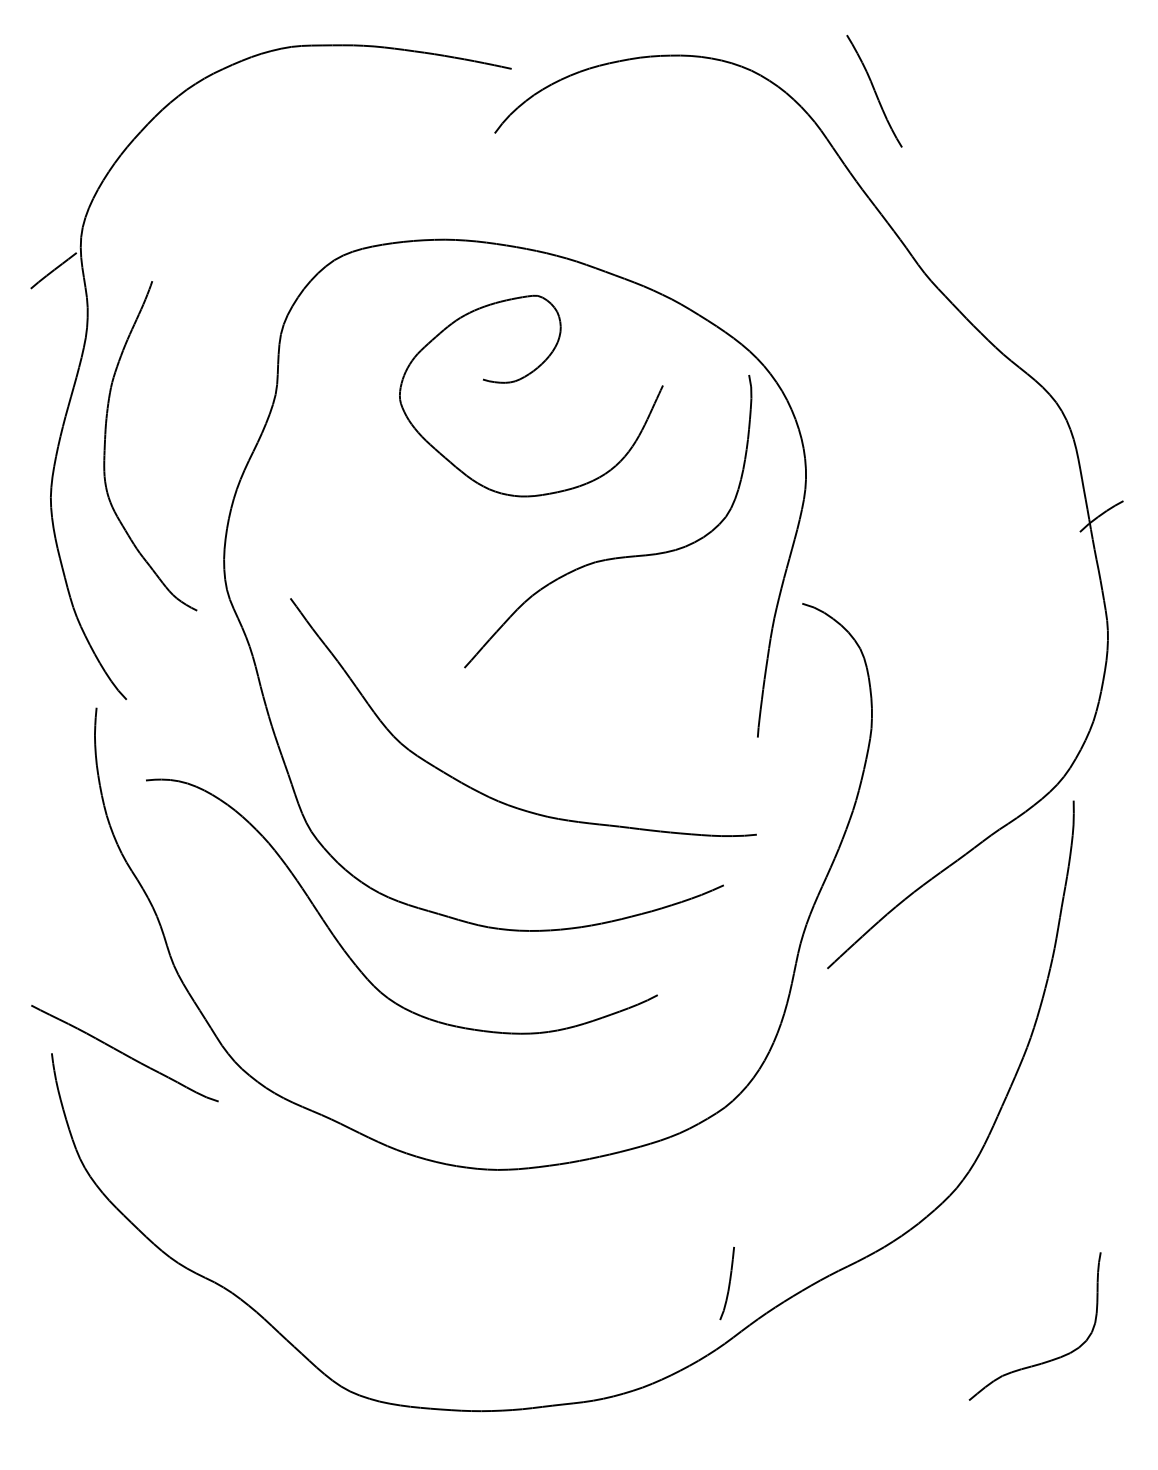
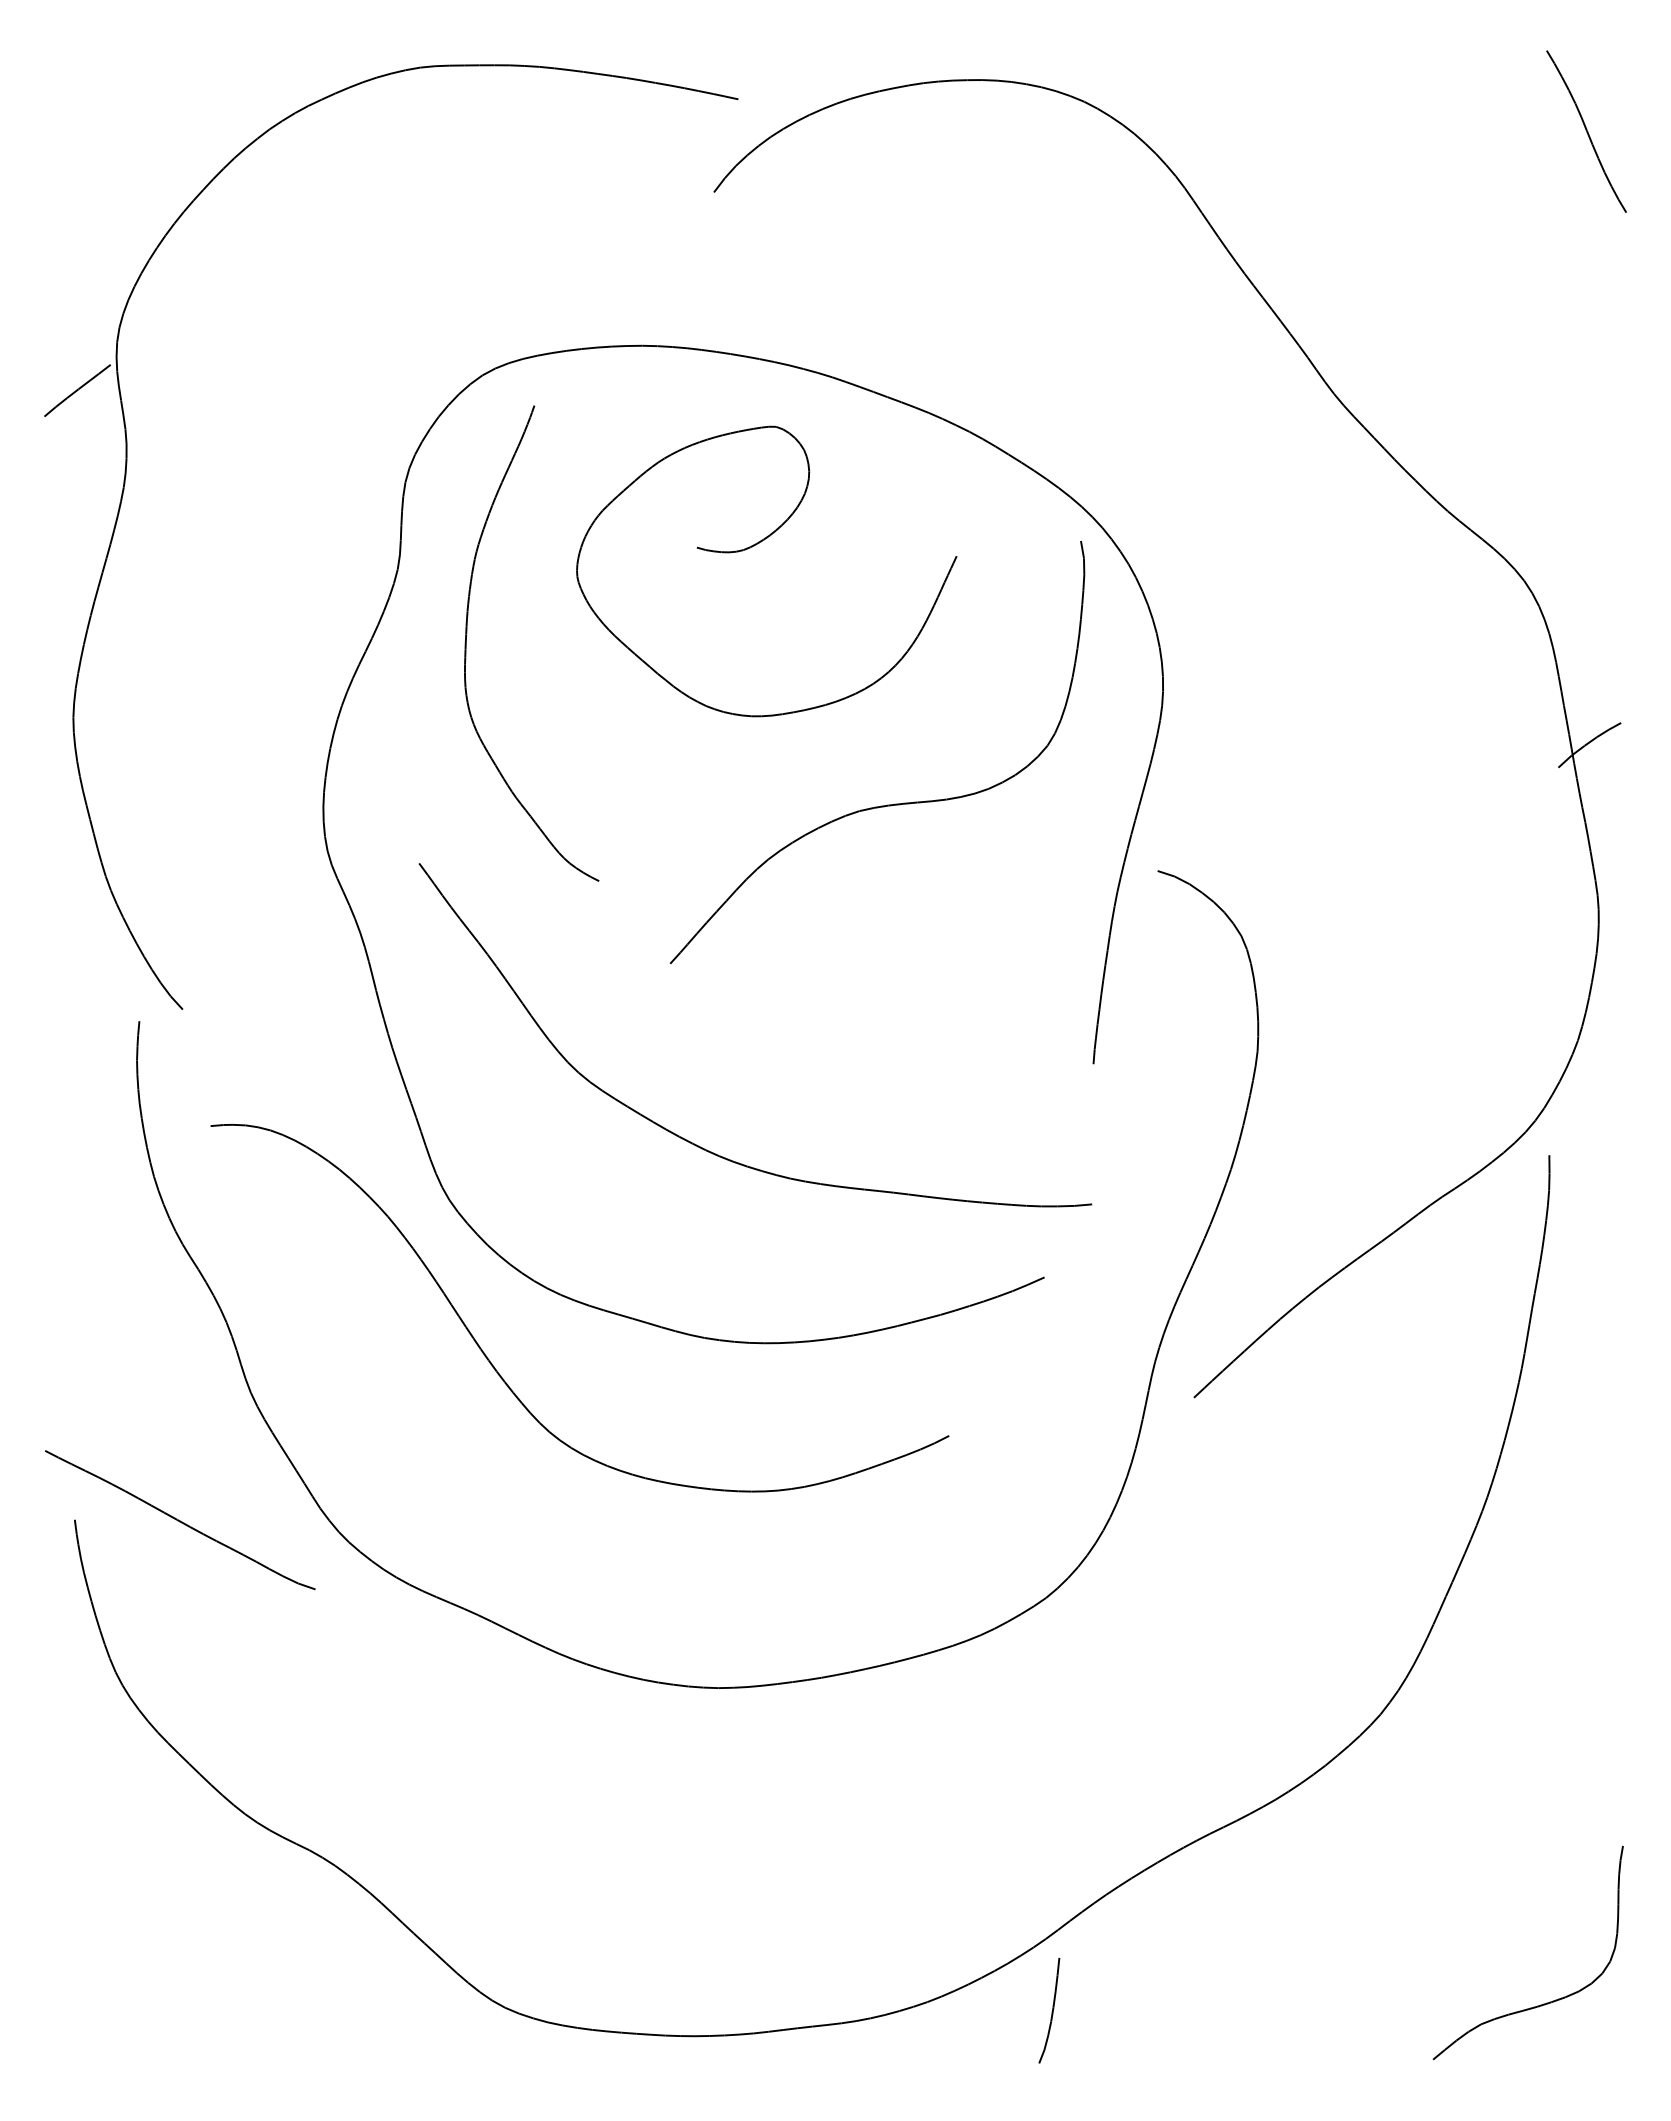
part: (874, 91) -> (1586, 131), moved
part: (106, 437) -> (468, 631), moved
part: (726, 1283) -> (1048, 2010), moved
part: (1047, 1360) -> (1546, 2002), moved

